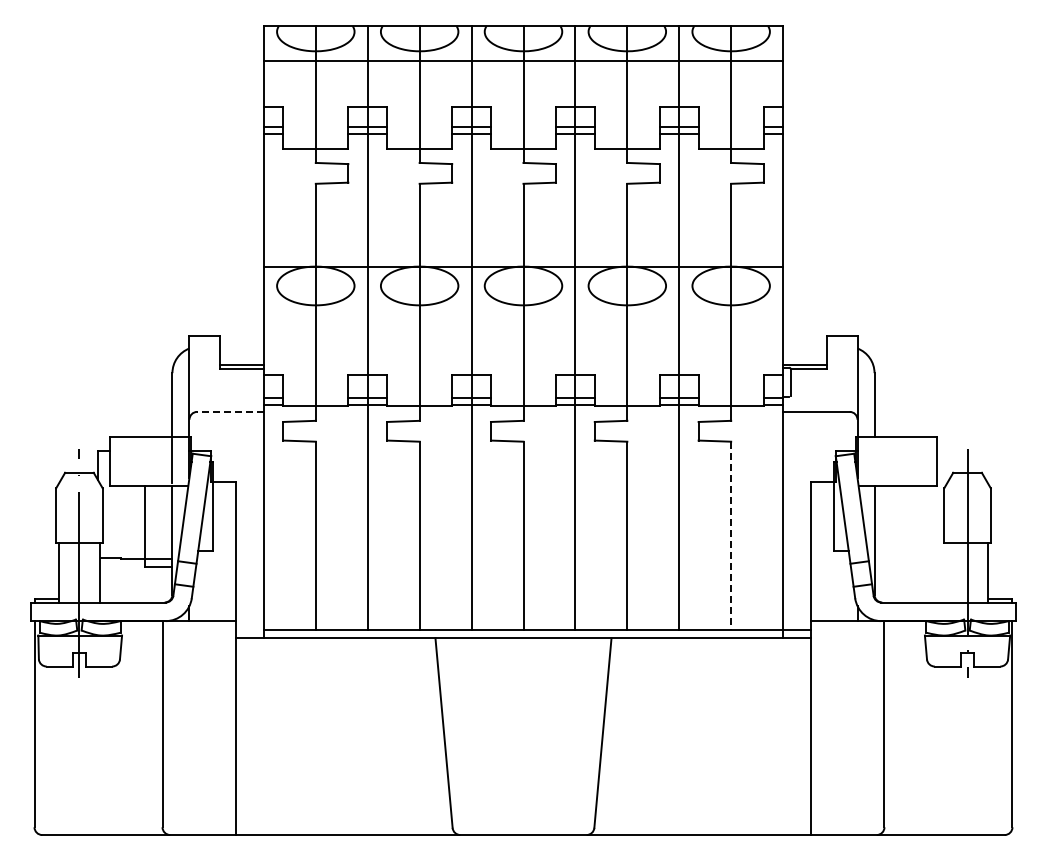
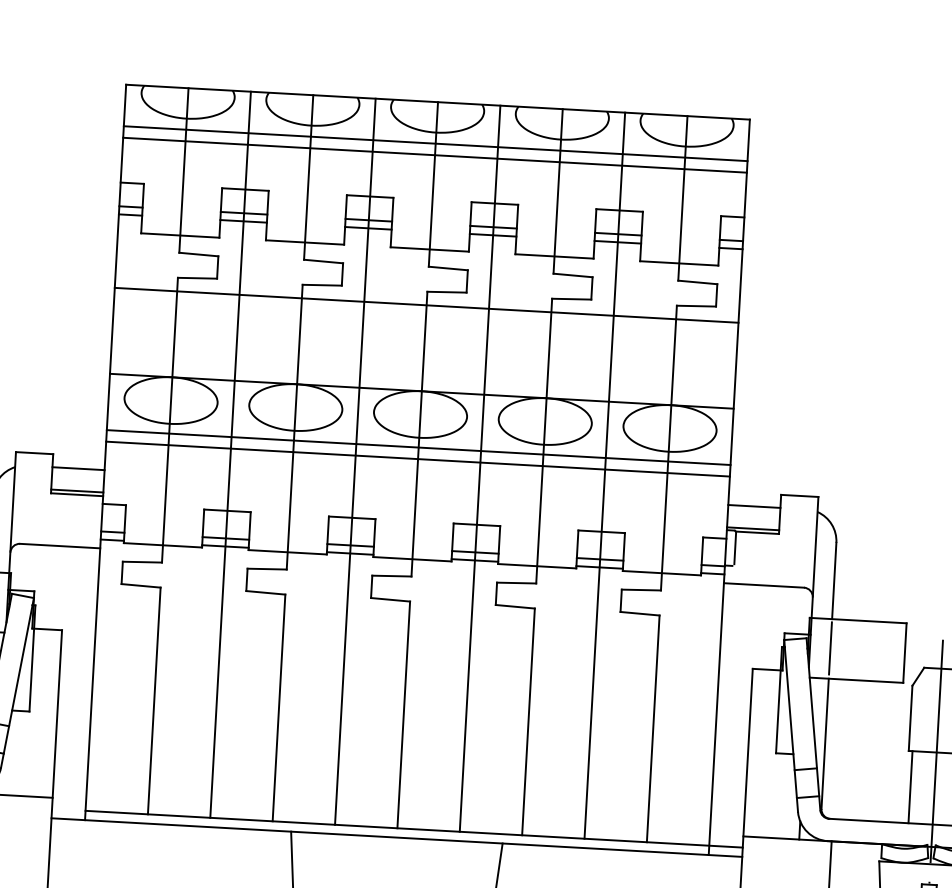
line: (523, 70) -> (435, 155), added
line: (523, 195) -> (426, 305), added
line: (523, 313) -> (418, 447), added
line: (523, 323) -> (418, 459), added
line: (241, 346) -> (77, 468), added
line: (804, 346) -> (754, 506), added
line: (230, 411) -> (60, 545), dashed -> solid
line: (874, 460) -> (830, 647), added
line: (731, 536) -> (653, 729), dashed -> solid
line: (947, 572) -> (910, 787), added

